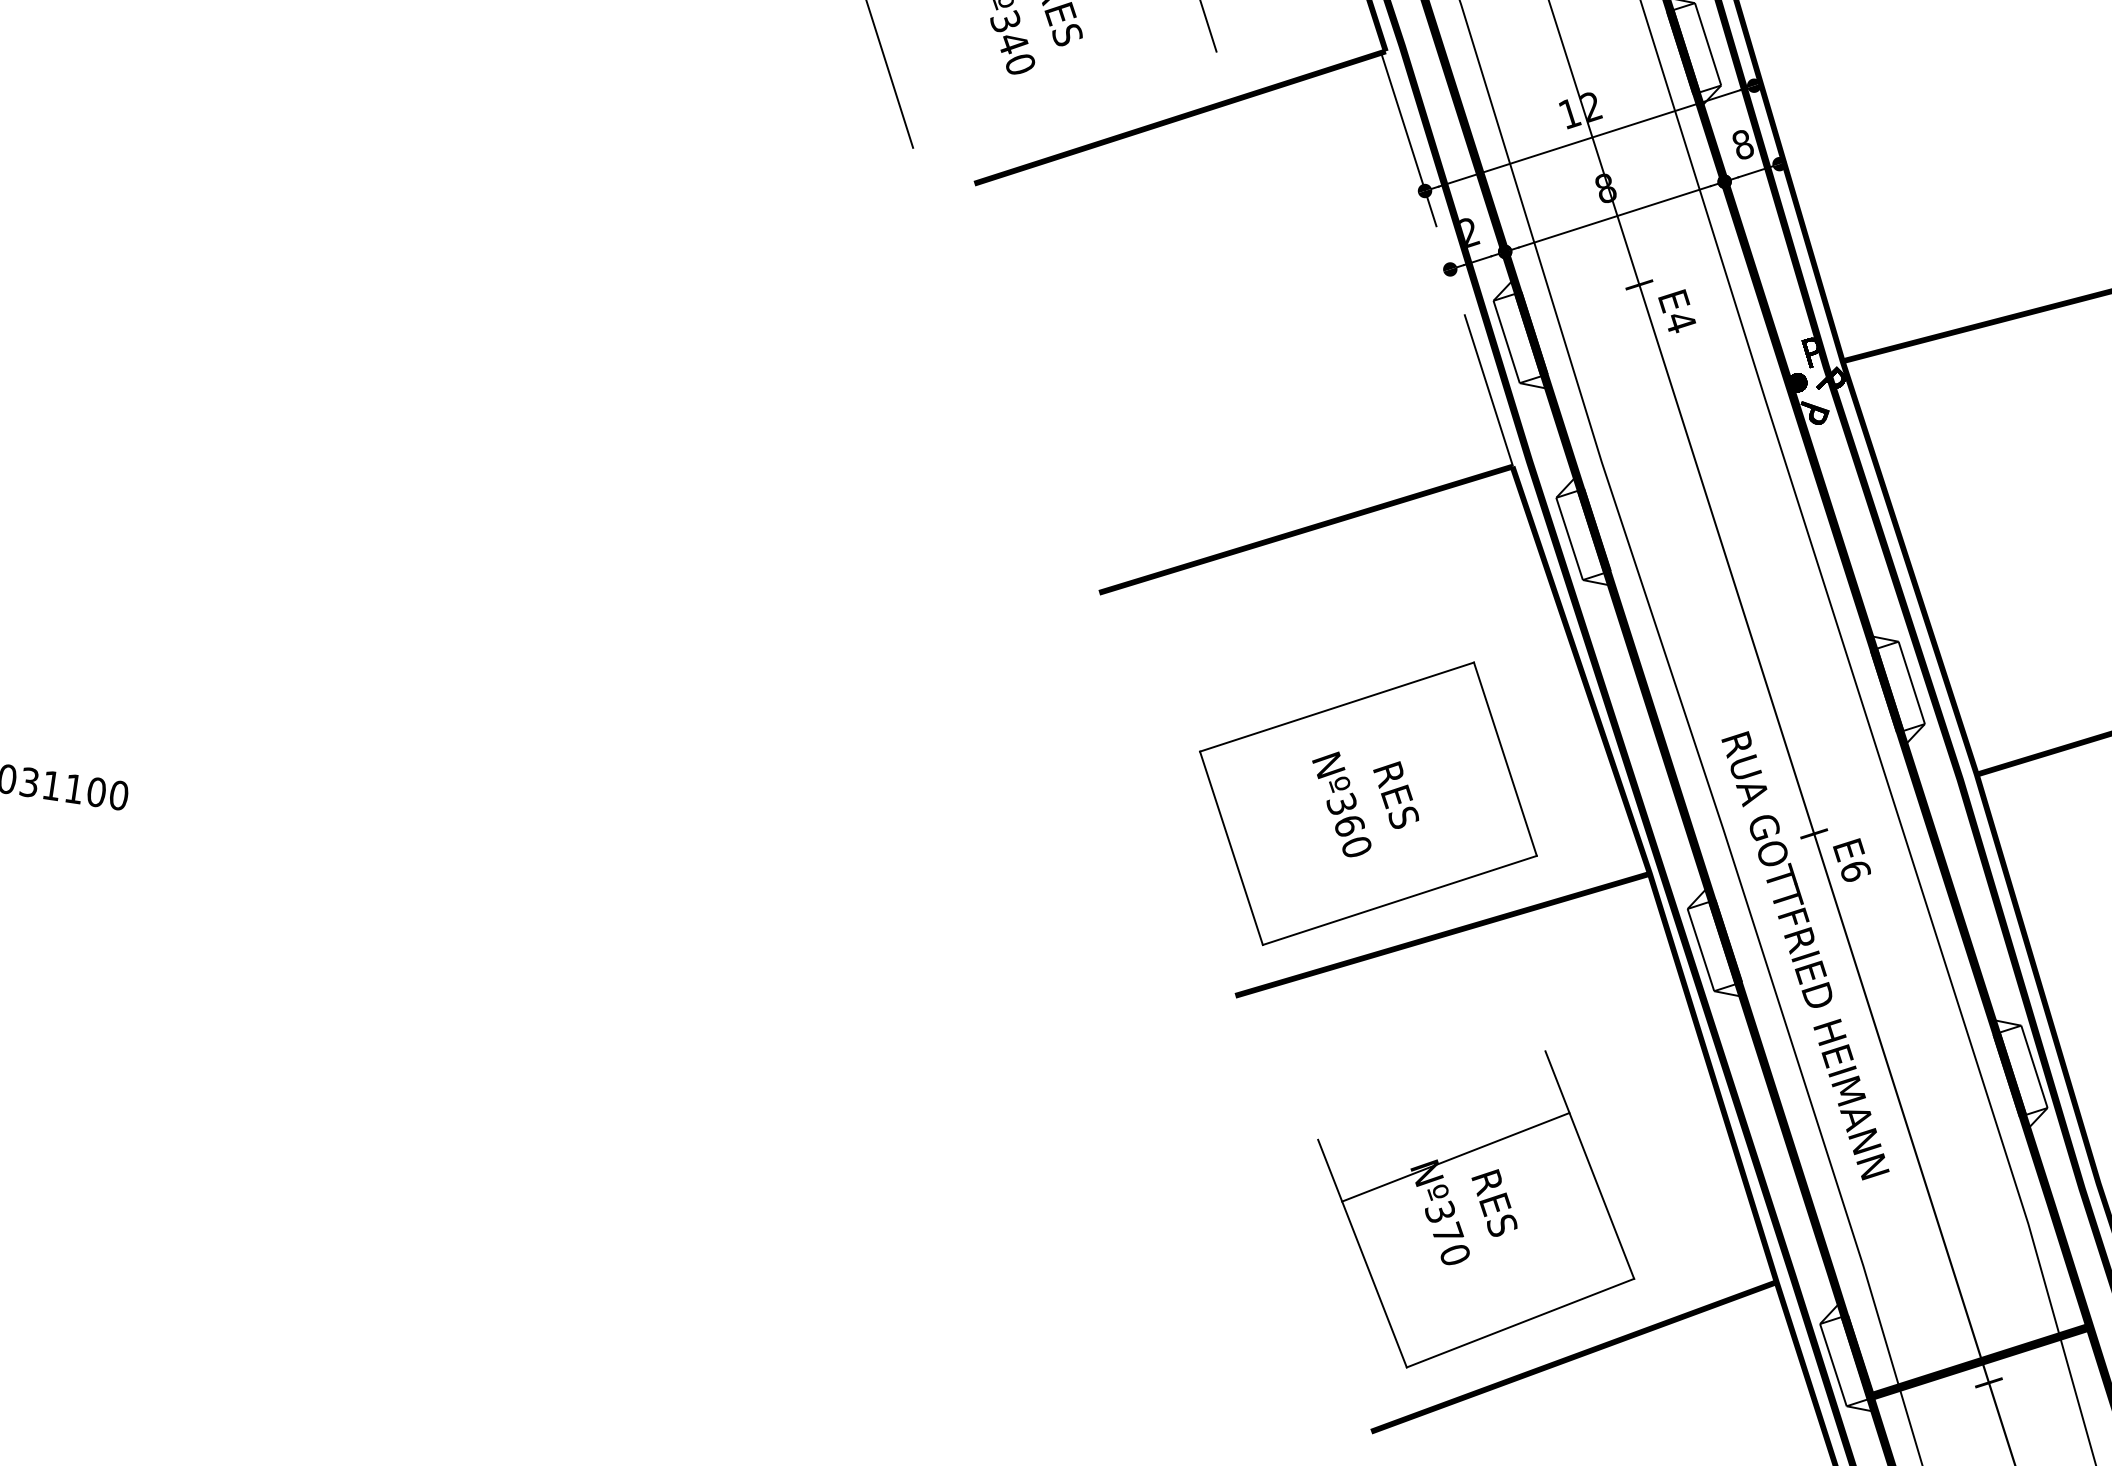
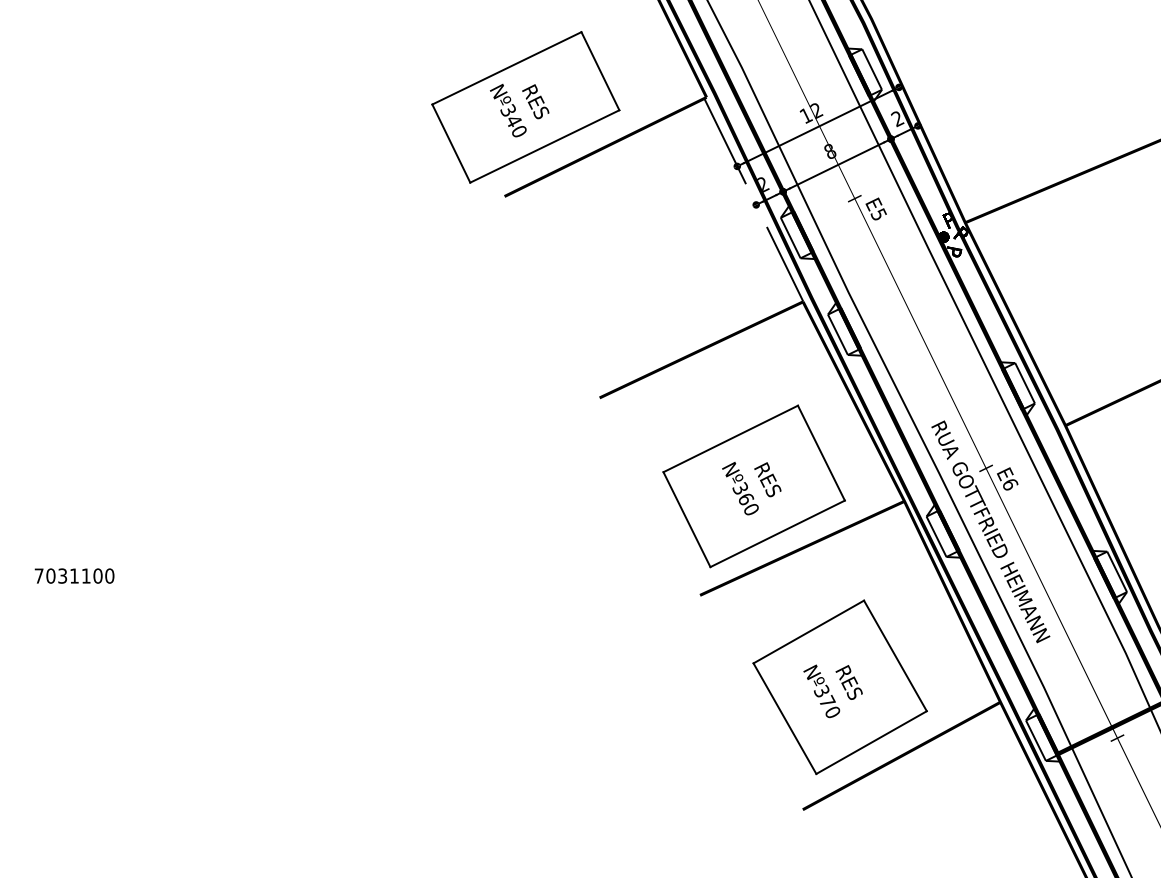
line: (1064, 99) -> (544, 146), added
text: (1742, 146) -> (897, 119), 8 -> 2
text: (1680, 321) -> (878, 214), E4 -> E5
line: (1455, 1156) -> (808, 631), moved

